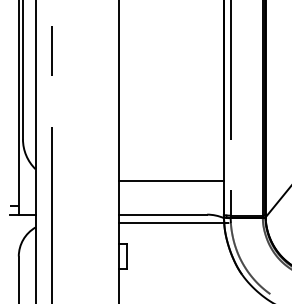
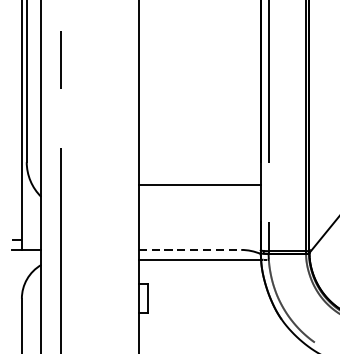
line: (171, 181) -> (199, 185), moved
line: (163, 214) -> (190, 249), solid -> dashed

